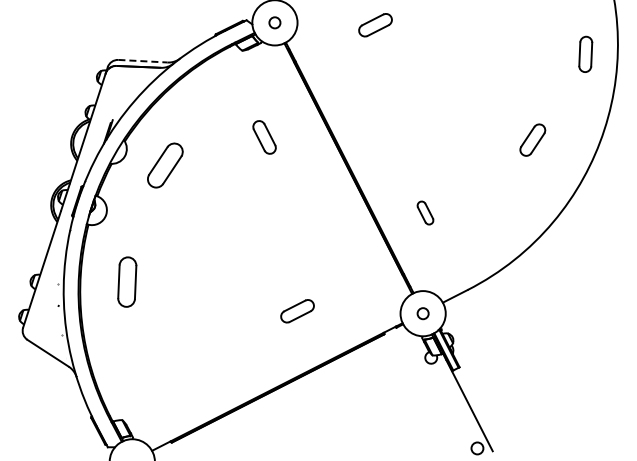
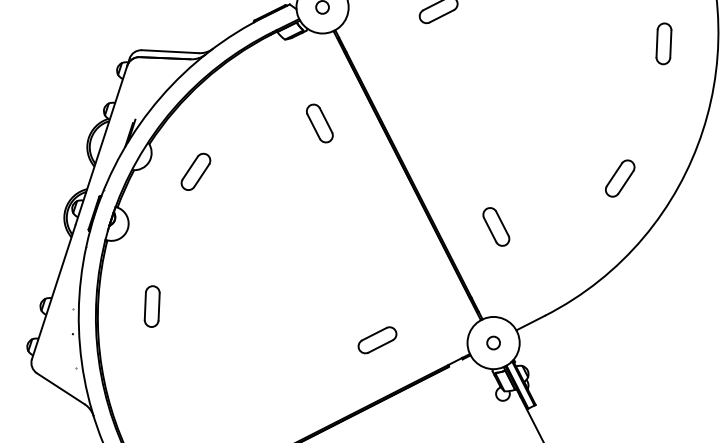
part: (585, 53) -> (663, 42), moved
line: (142, 61) -> (169, 52), dashed -> solid
part: (264, 137) -> (319, 123), moved
part: (532, 139) -> (619, 177), moved
part: (164, 164) -> (195, 170), size x0.71
part: (425, 212) -> (496, 226), size x1.43
part: (127, 281) -> (152, 305), size x0.71
part: (297, 311) -> (377, 340), moved

